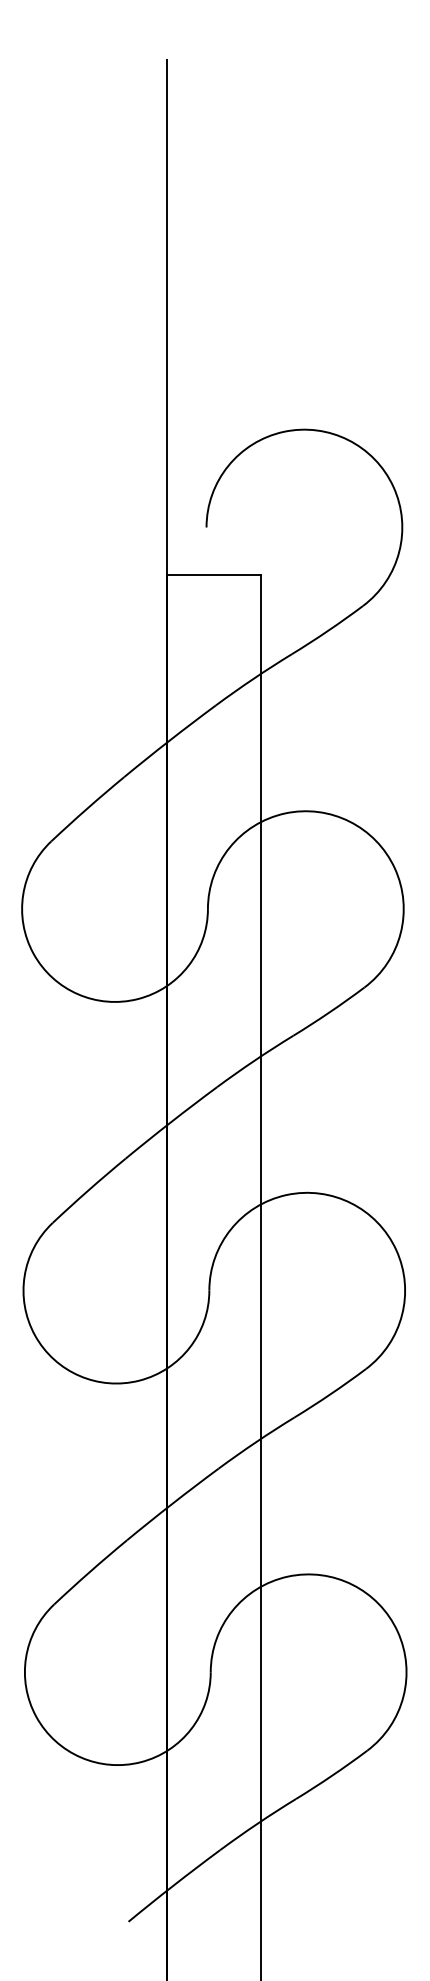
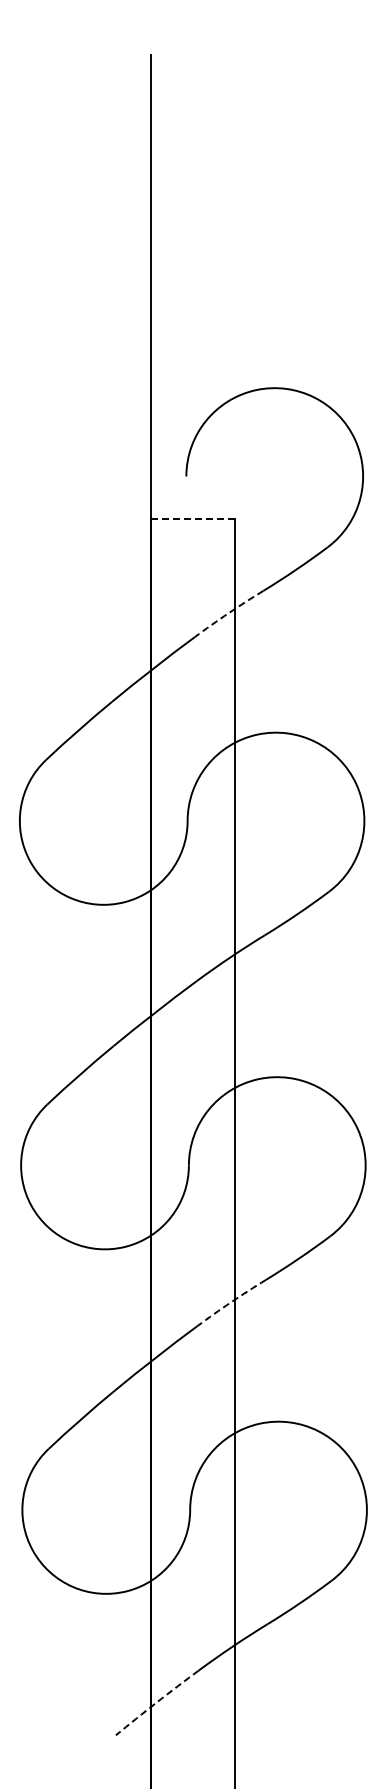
line: (213, 575) -> (192, 519), solid -> dashed
arc: (253, 679) -> (228, 613), solid -> dashed
arc: (256, 1442) -> (231, 1302), solid -> dashed
arc: (173, 1885) -> (156, 1702), solid -> dashed

